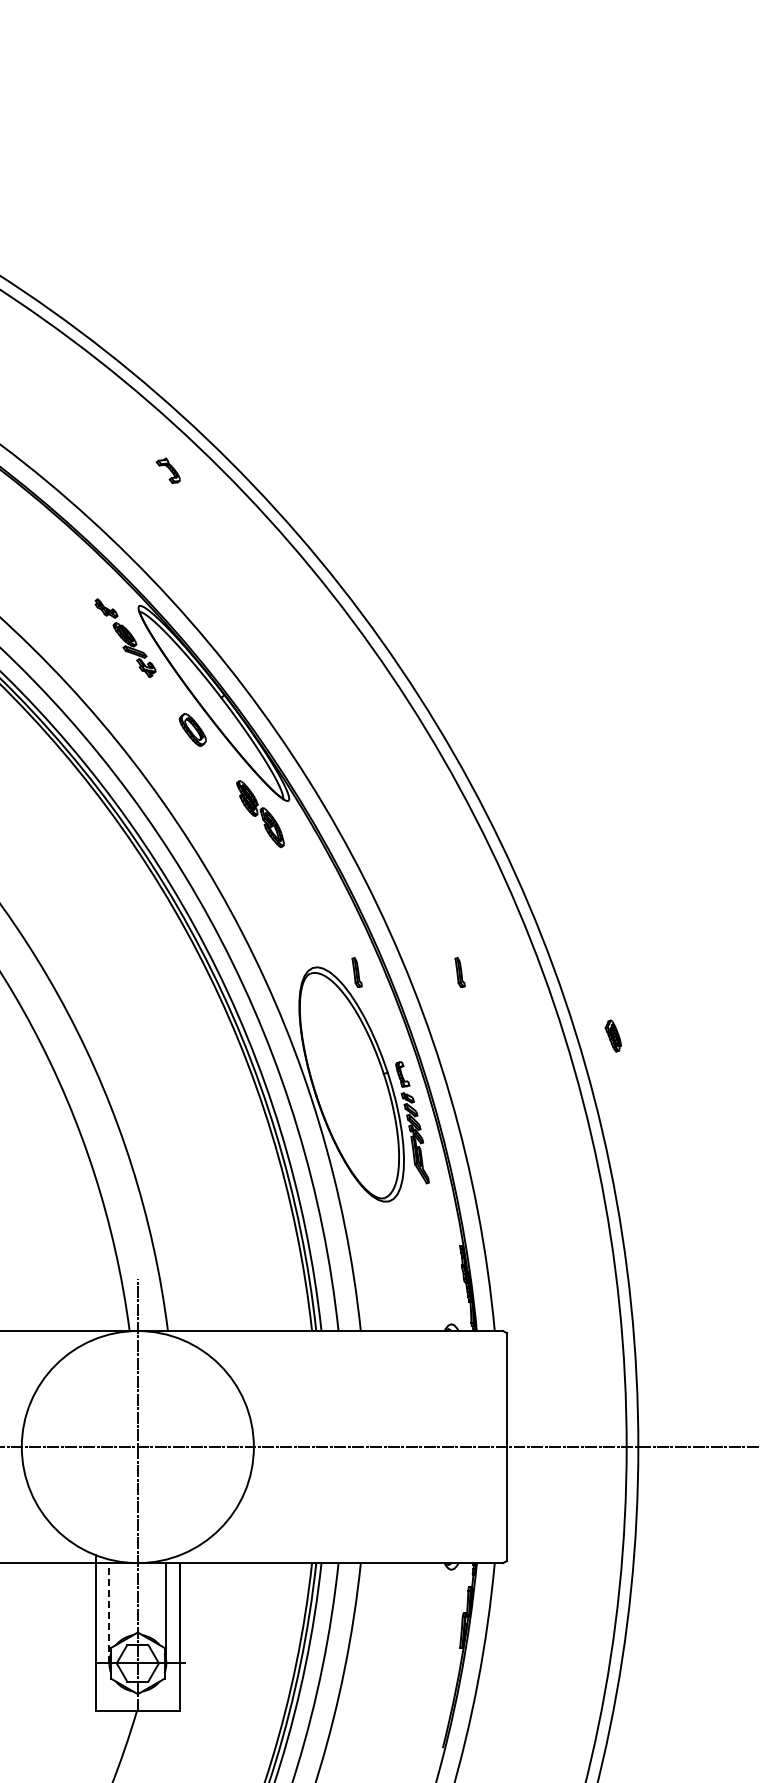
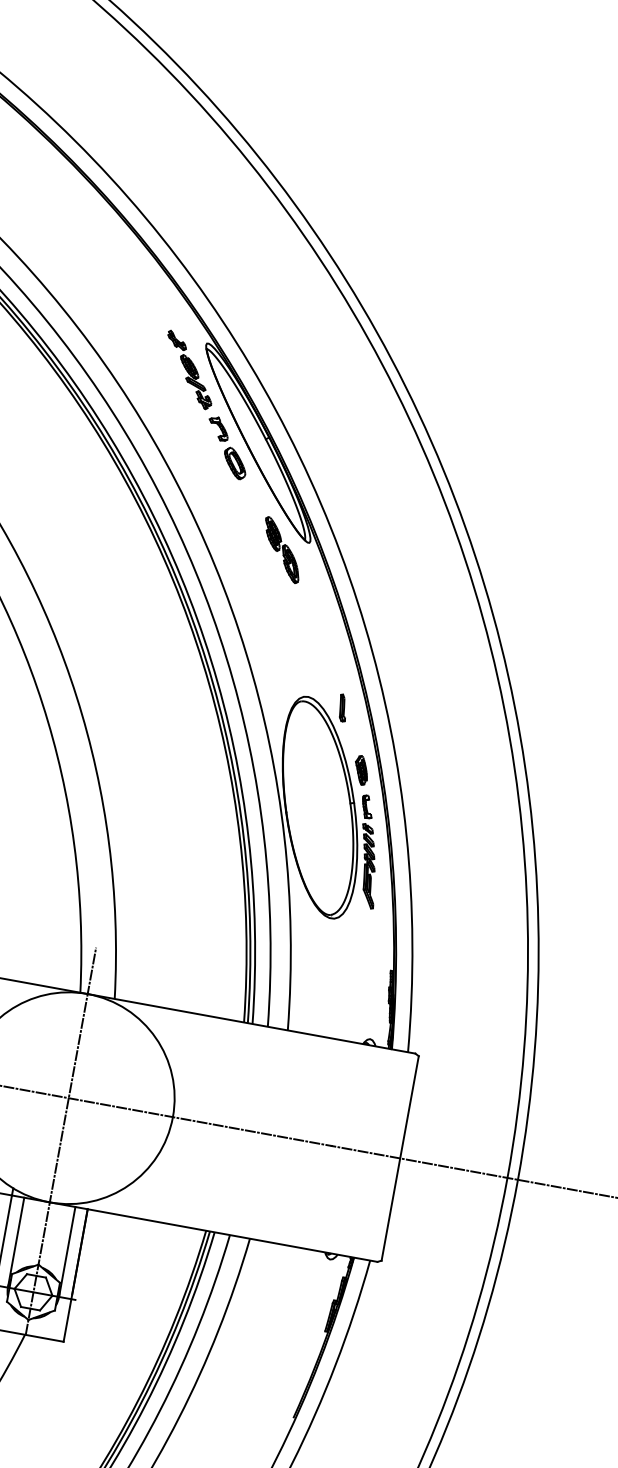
part: (167, 470) -> (217, 428), moved
part: (459, 972) -> (434, 724), removed
part: (612, 1035) -> (360, 769), moved
line: (109, 1612) -> (16, 1242), dashed -> solid

